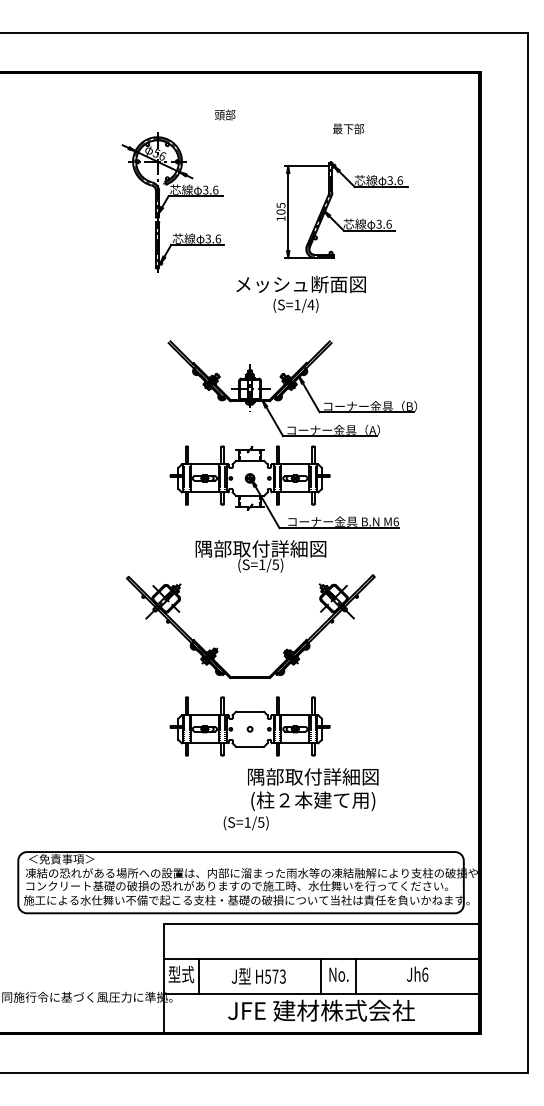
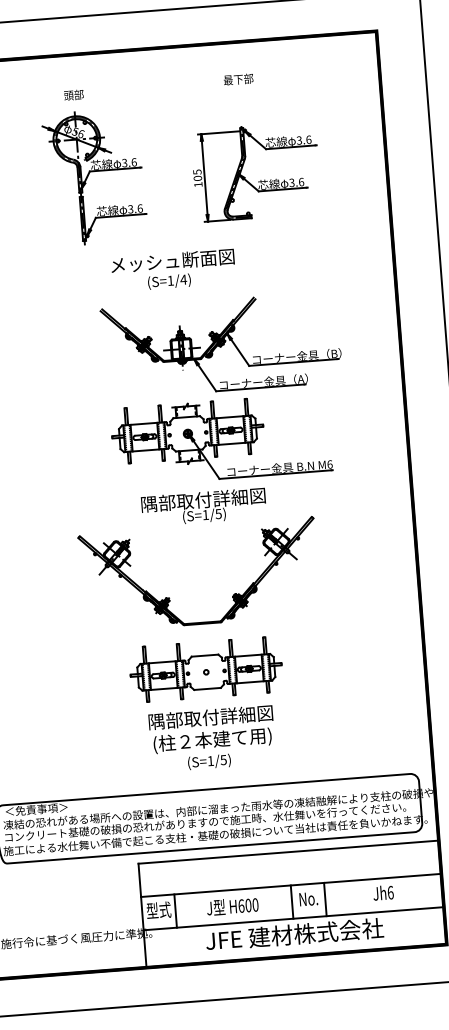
text: (225, 114) -> (74, 94), moved
text: (348, 128) -> (238, 79), moved
text: (300, 293) -> (172, 269), moved
text: (313, 789) -> (212, 729), moved
text: (275, 976) -> (248, 905), H573 -> H600

